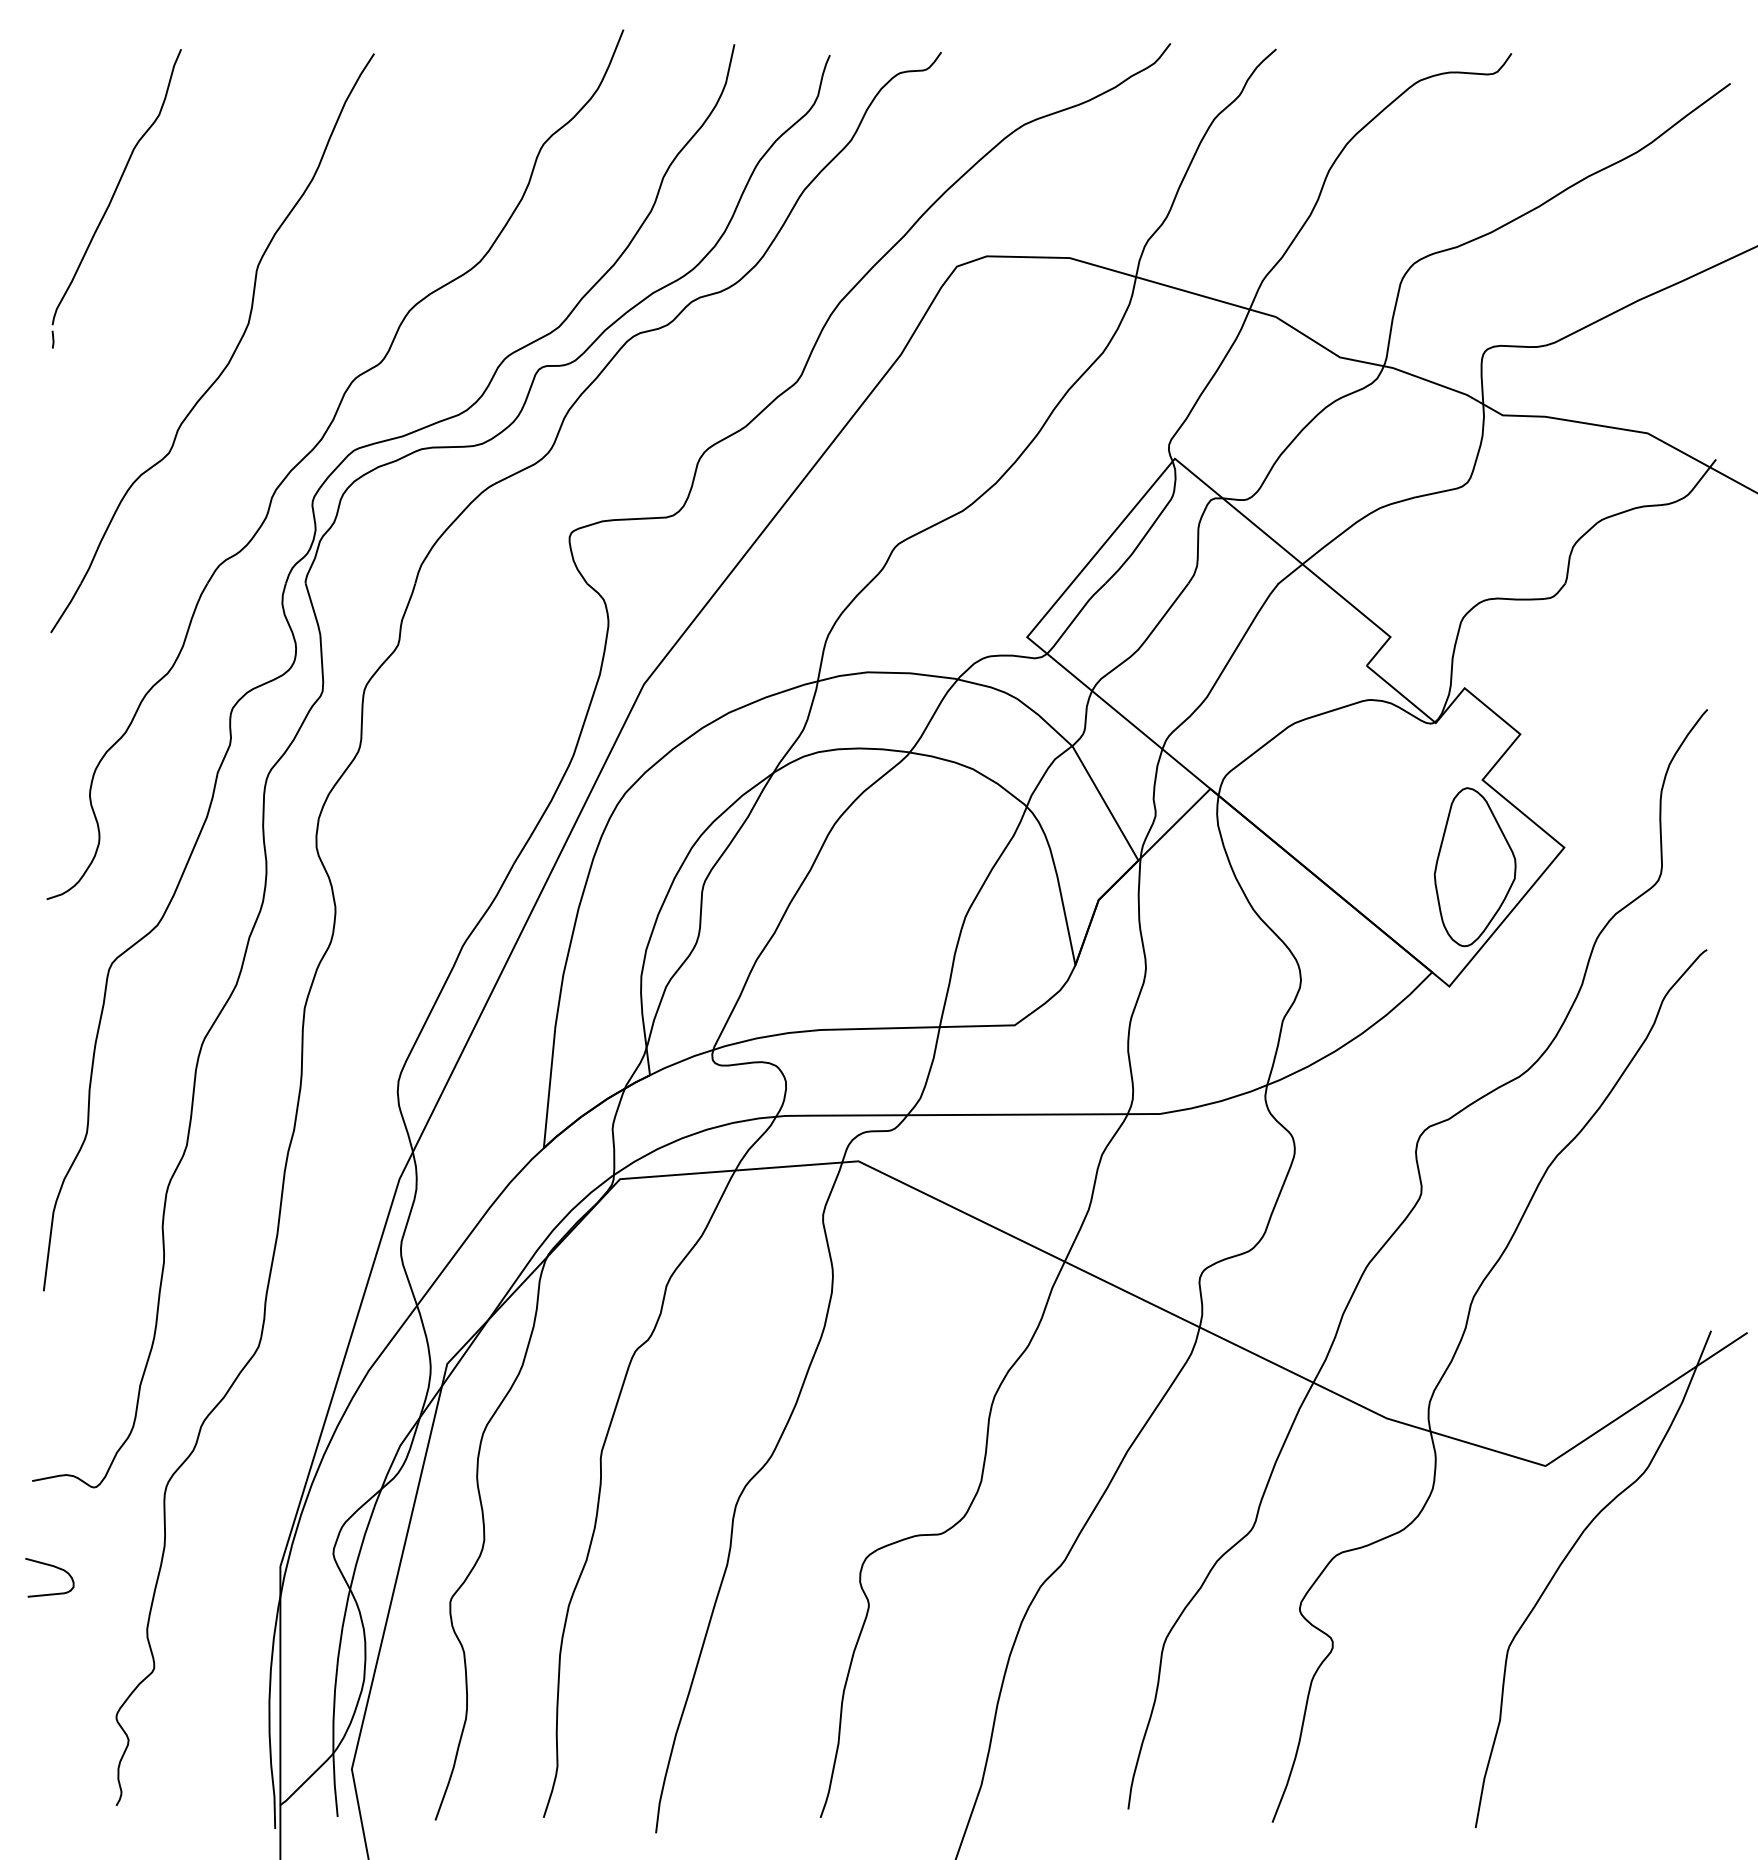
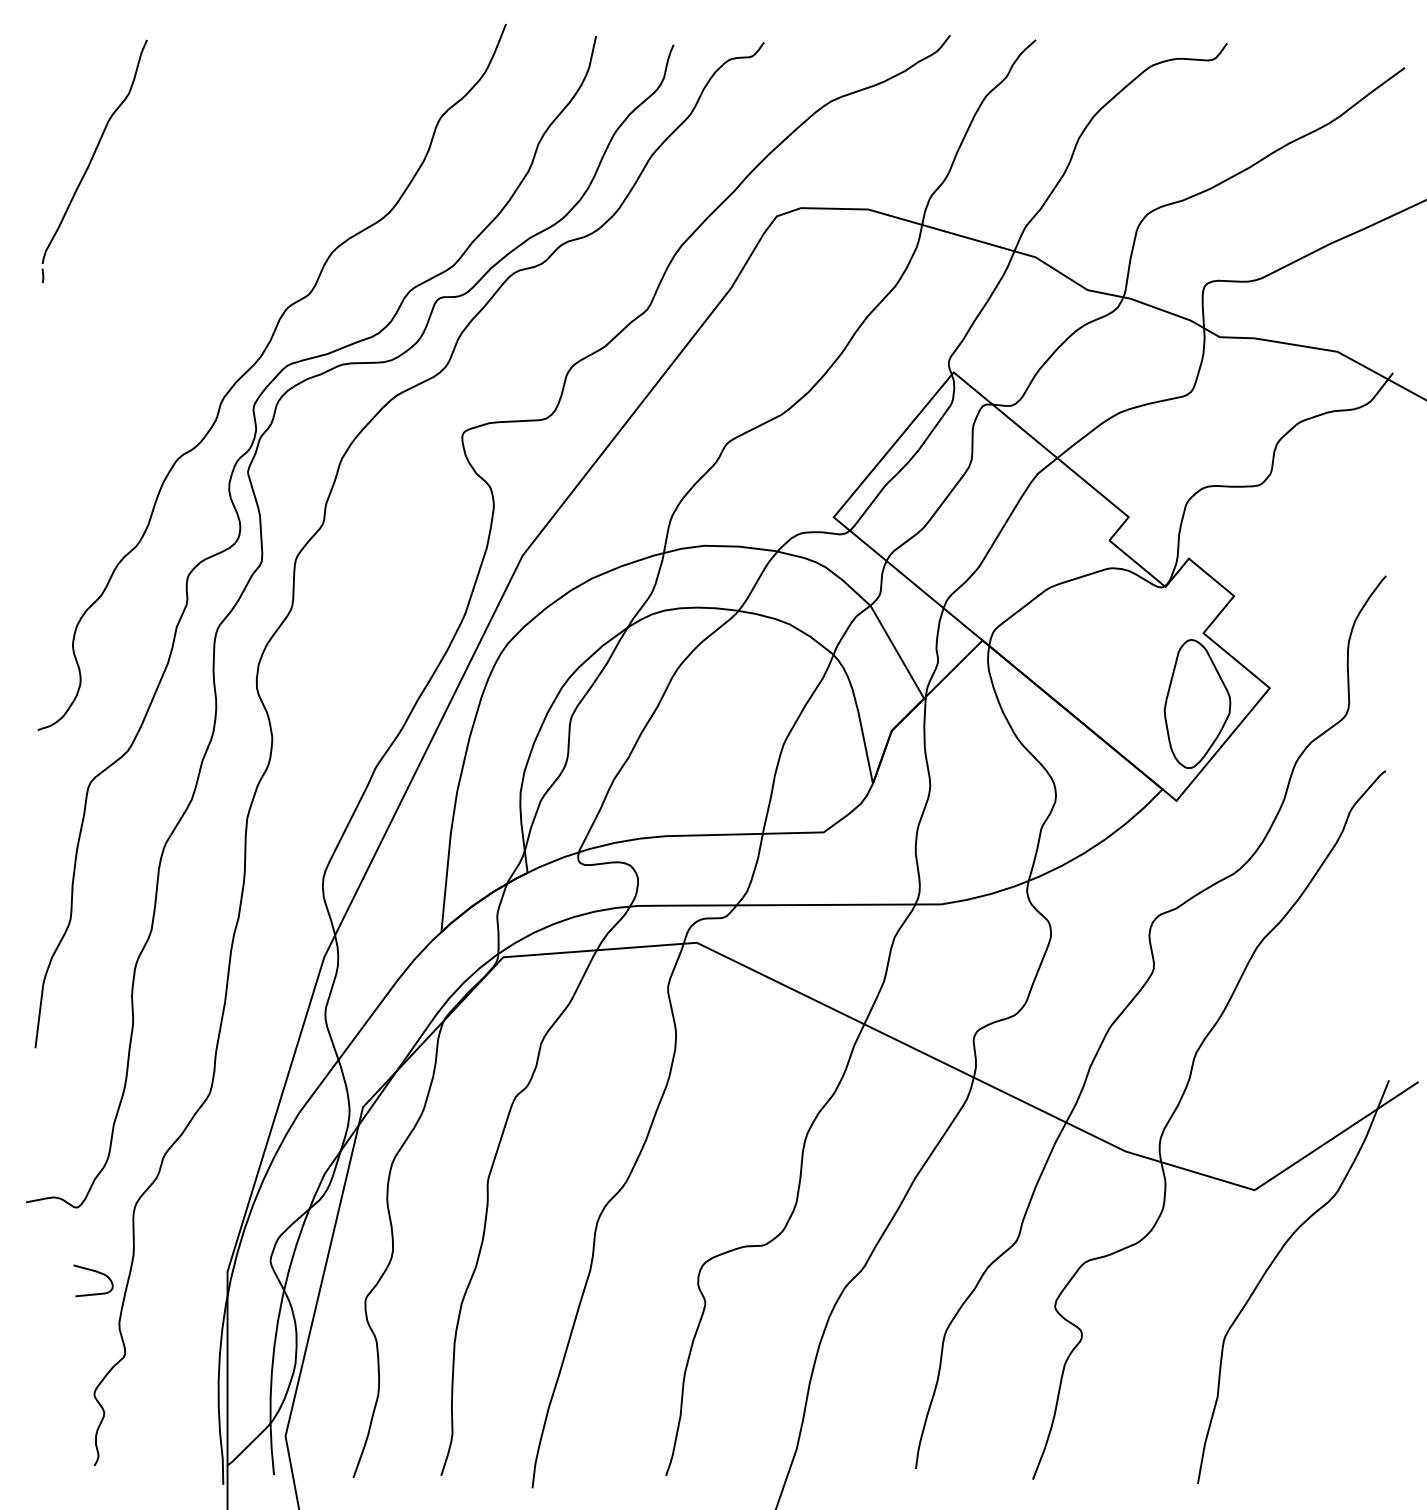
part: (232, 352) -> (188, 286), removed
curve: (52, 1567) -> (95, 1272), moved

